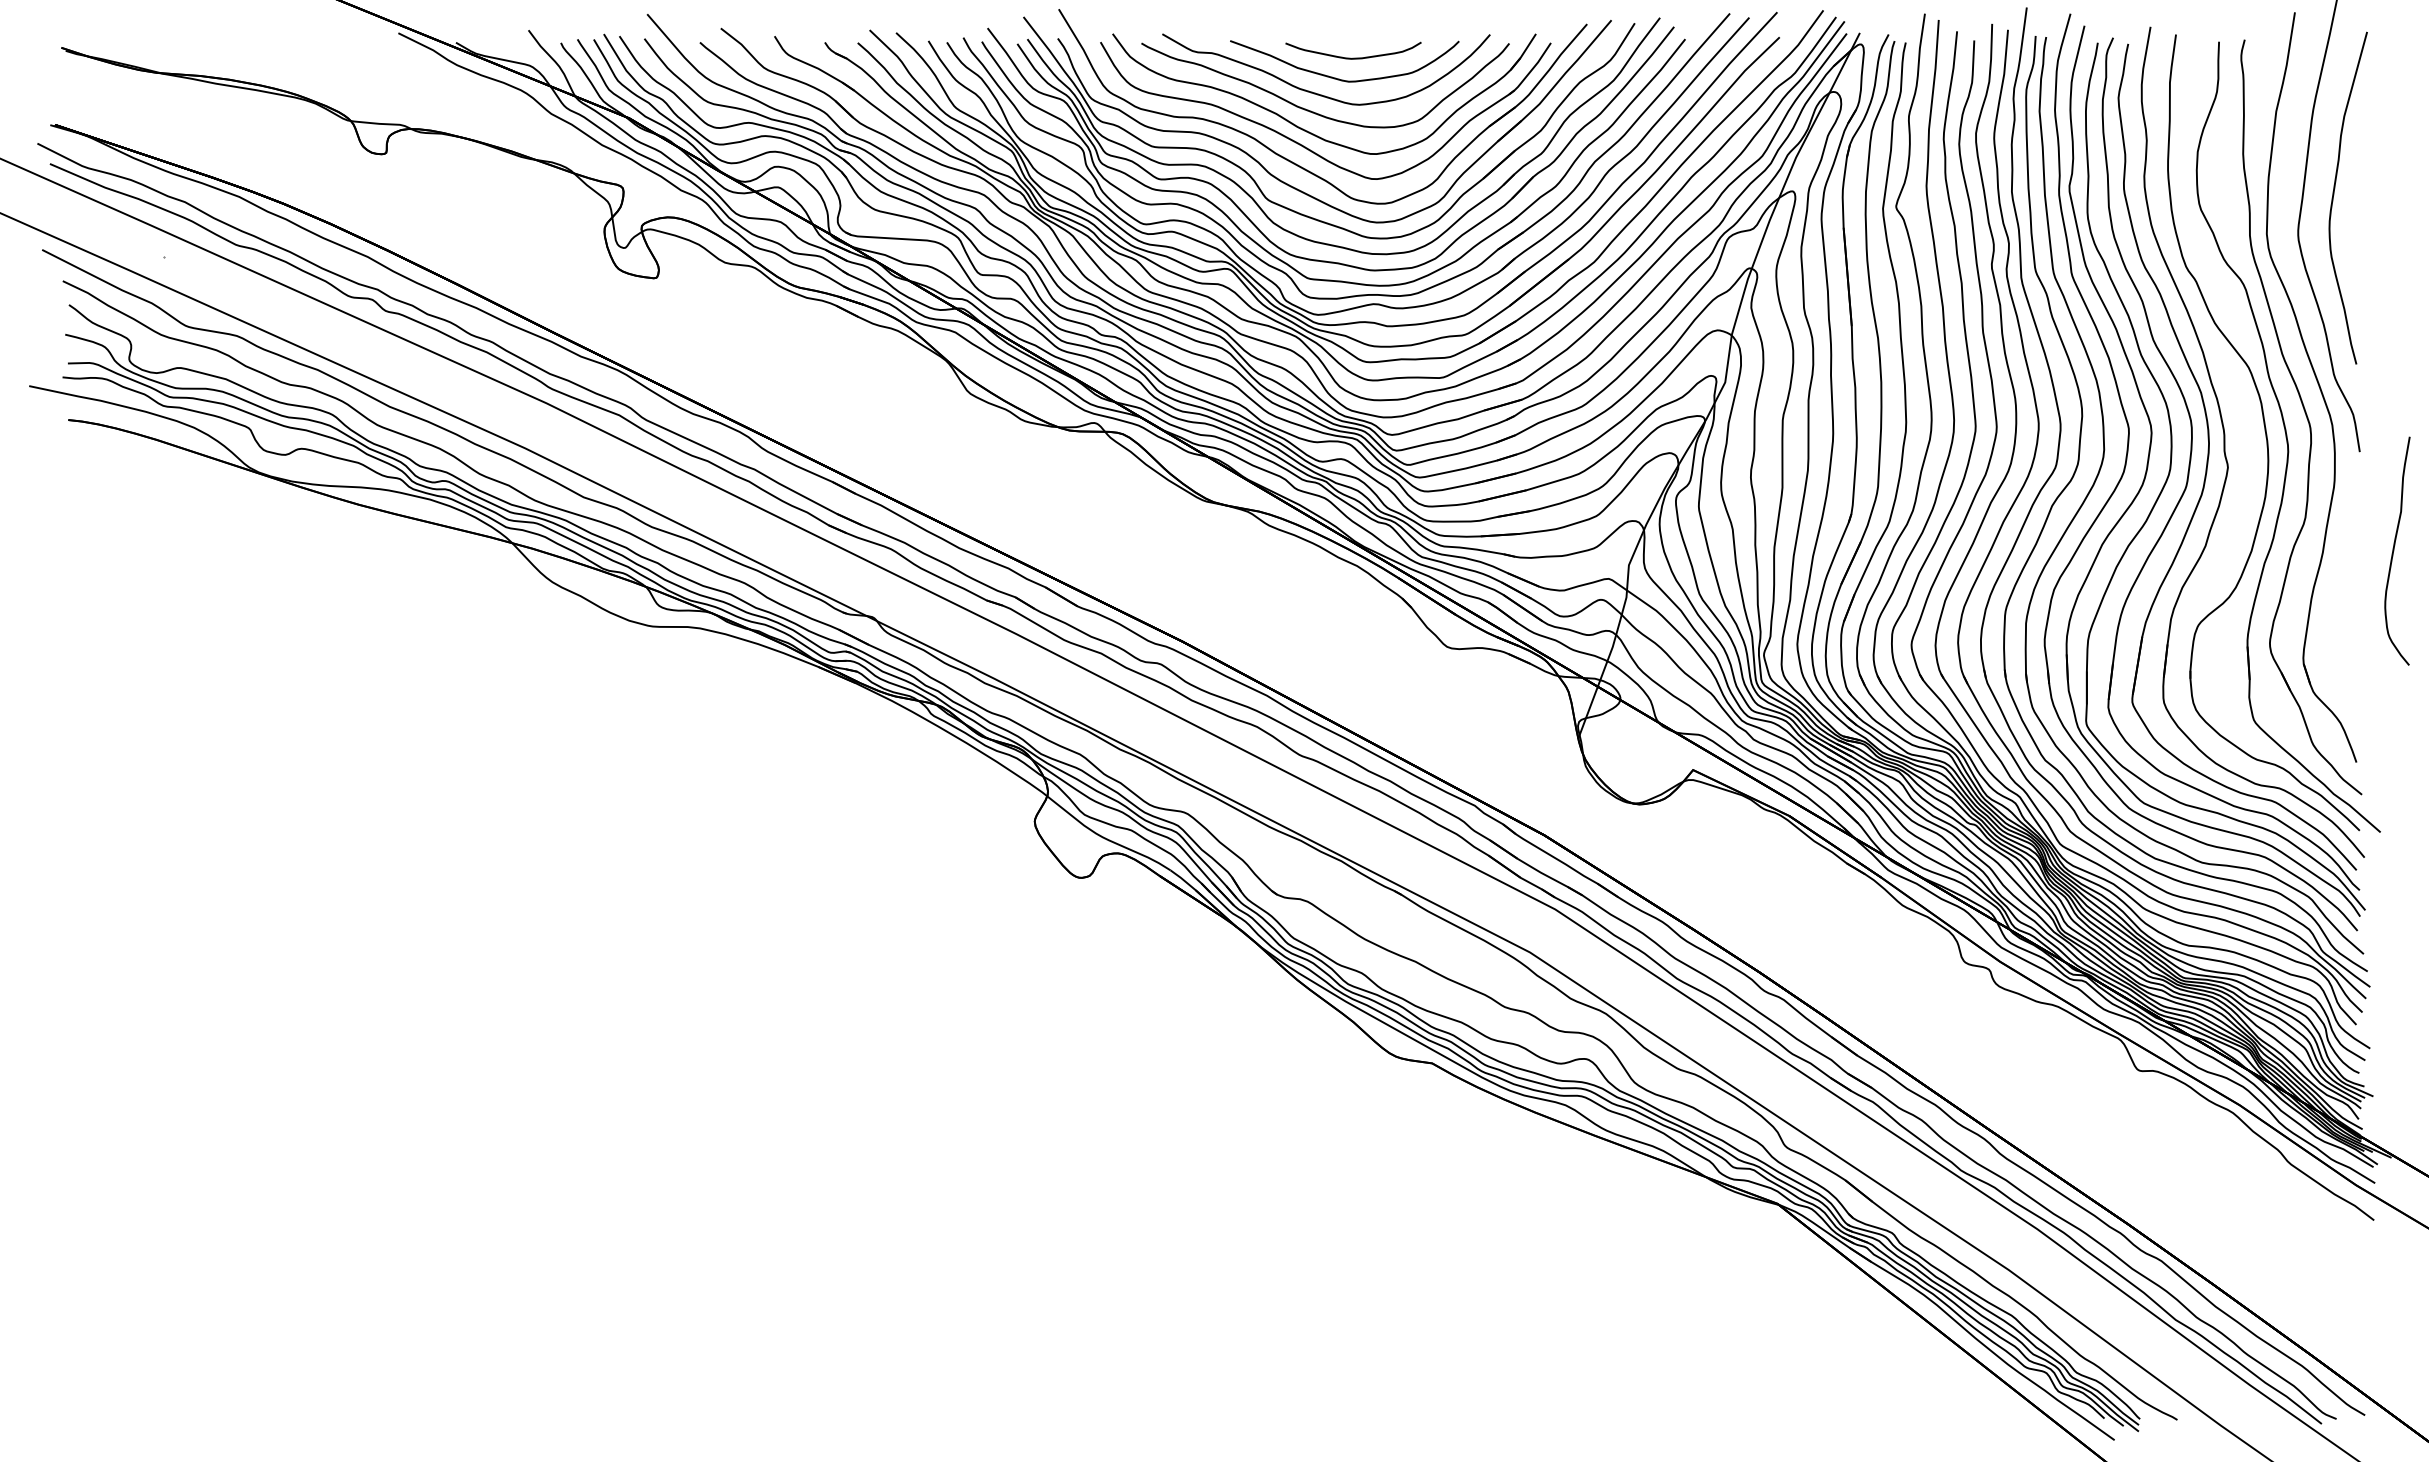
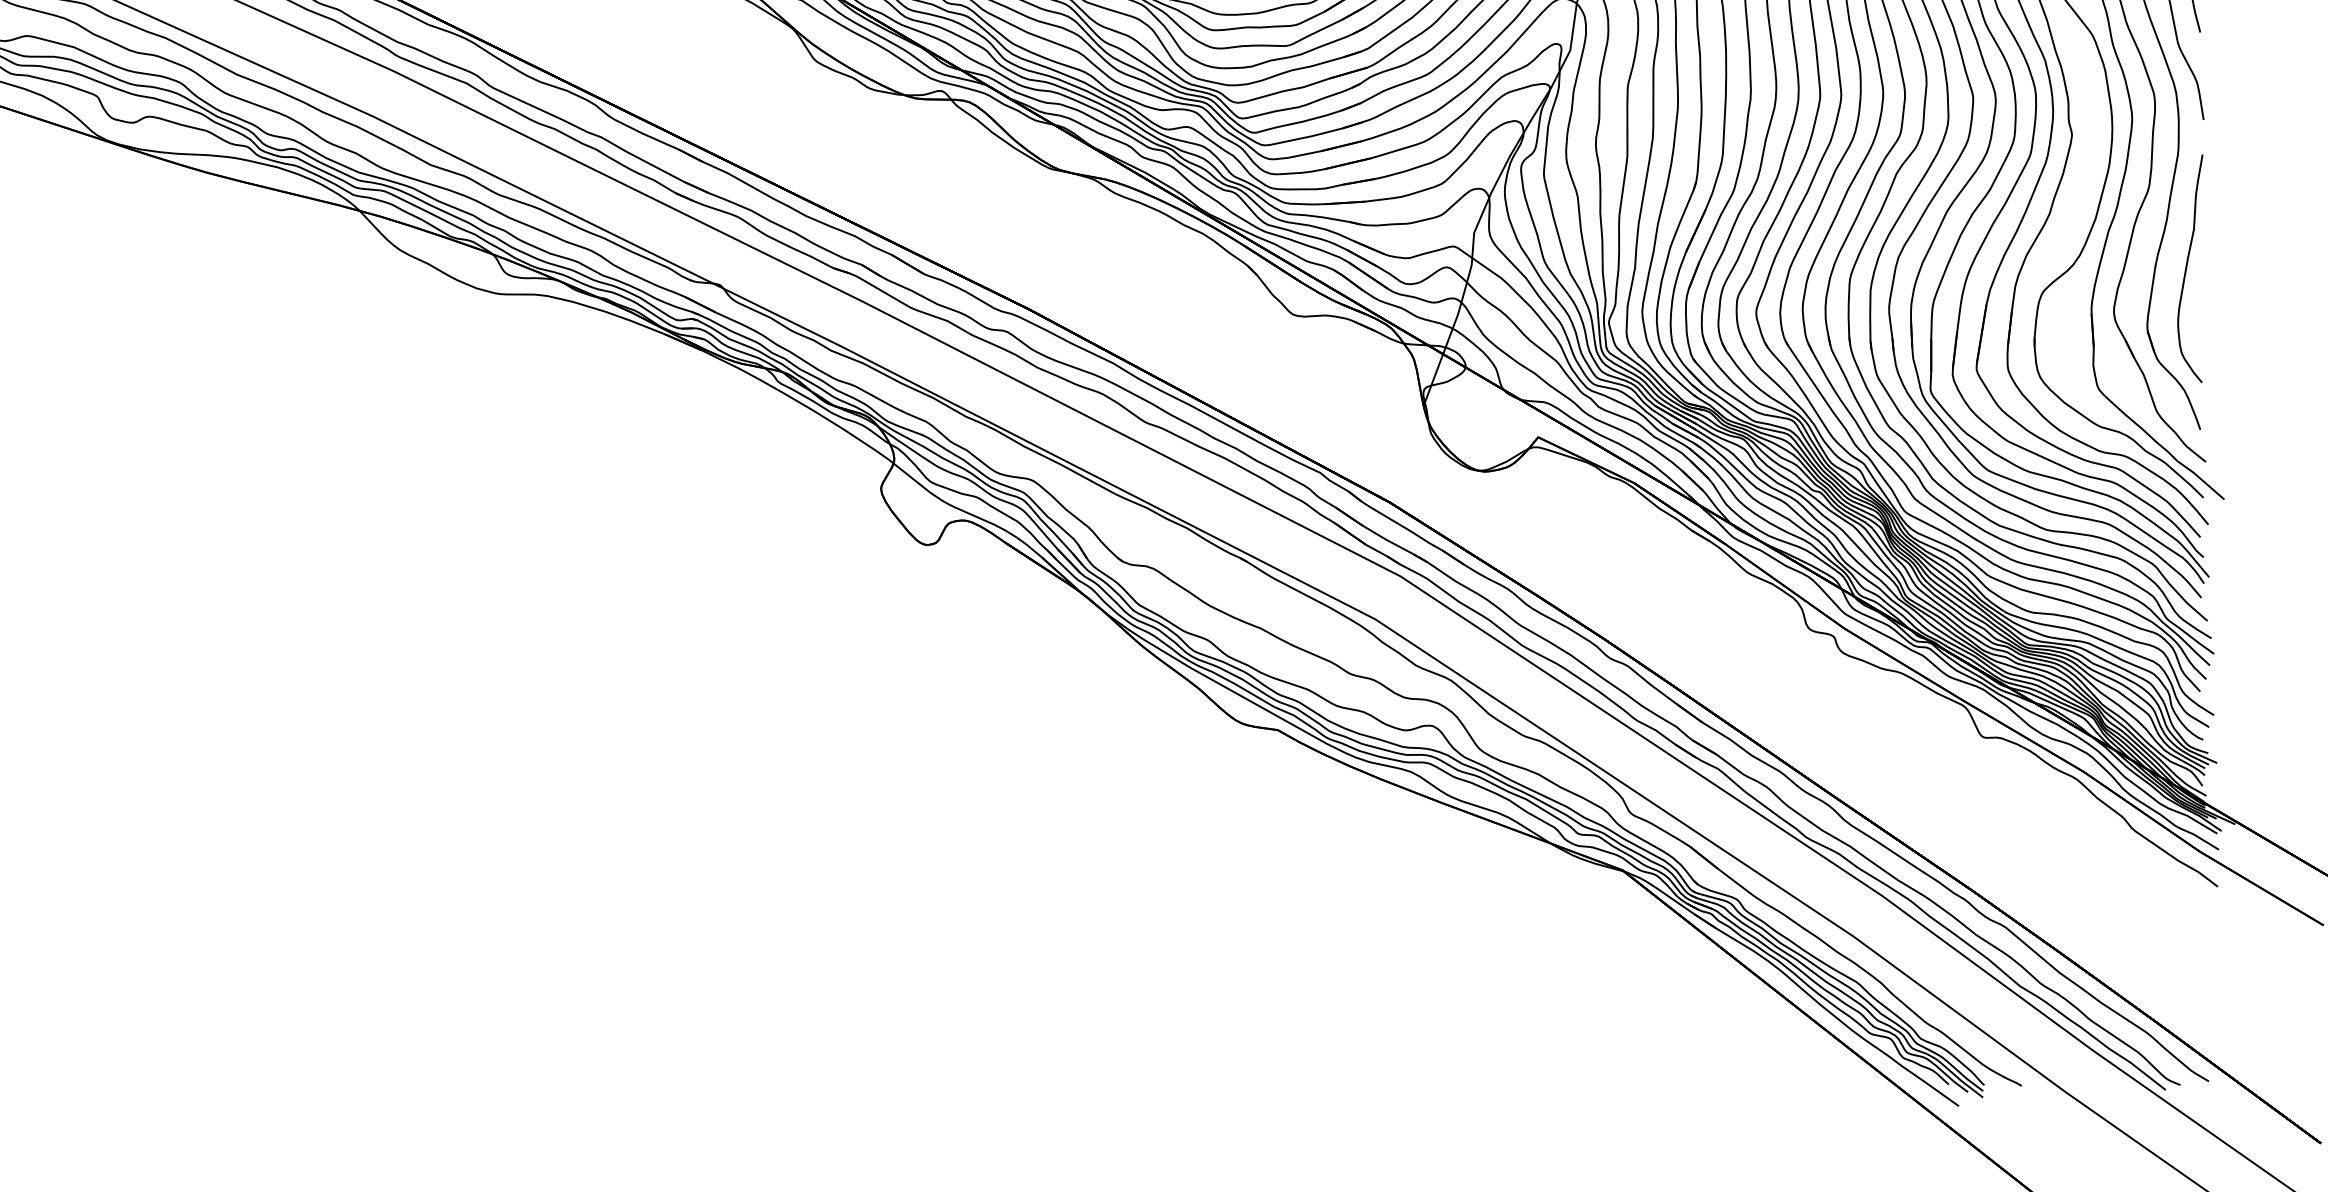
curve: (2394, 550) -> (2187, 268), moved

